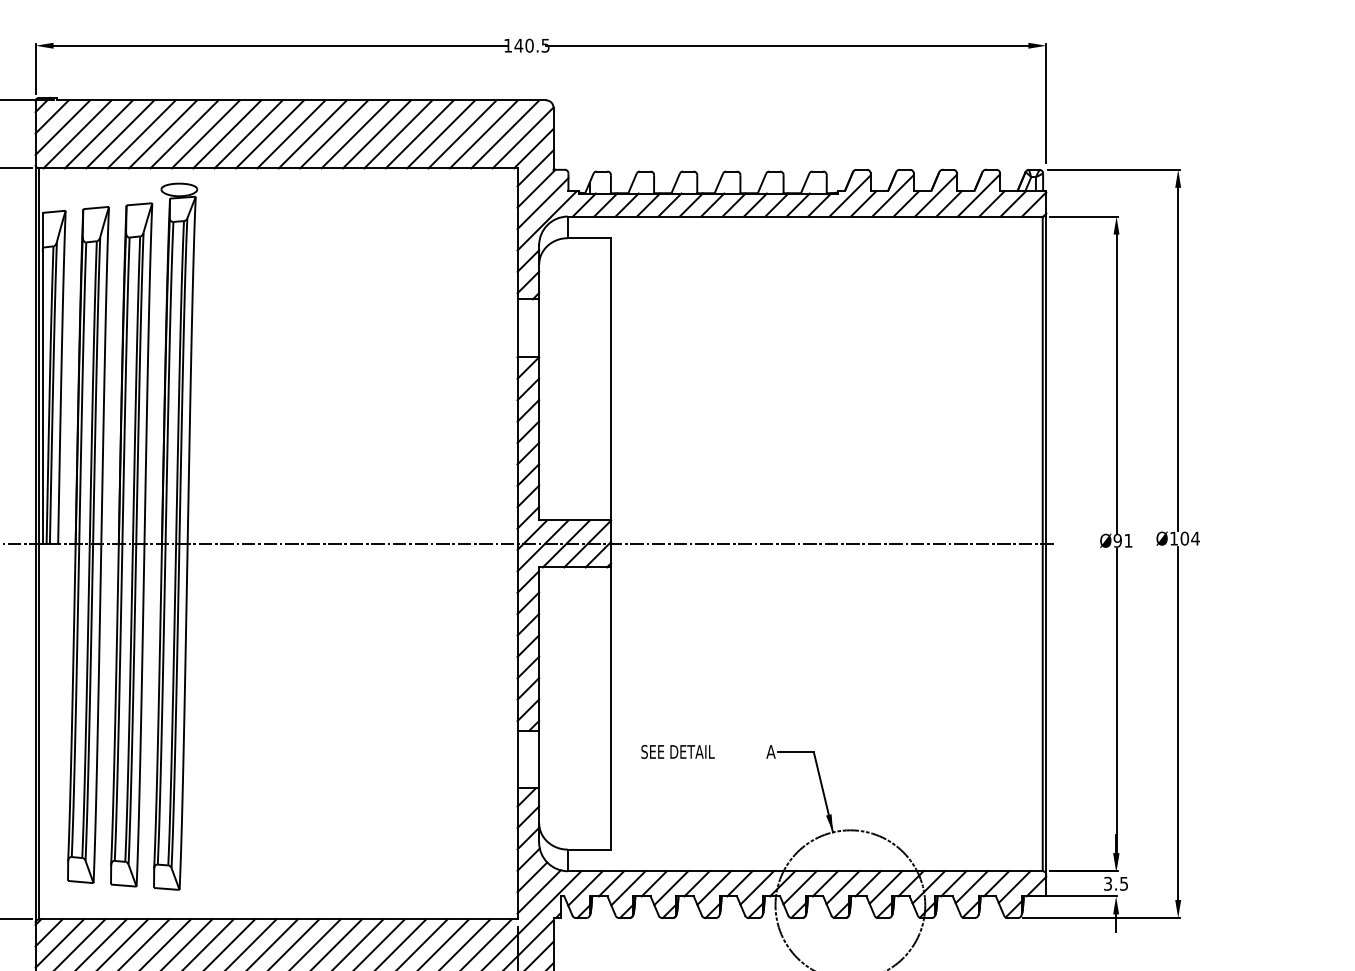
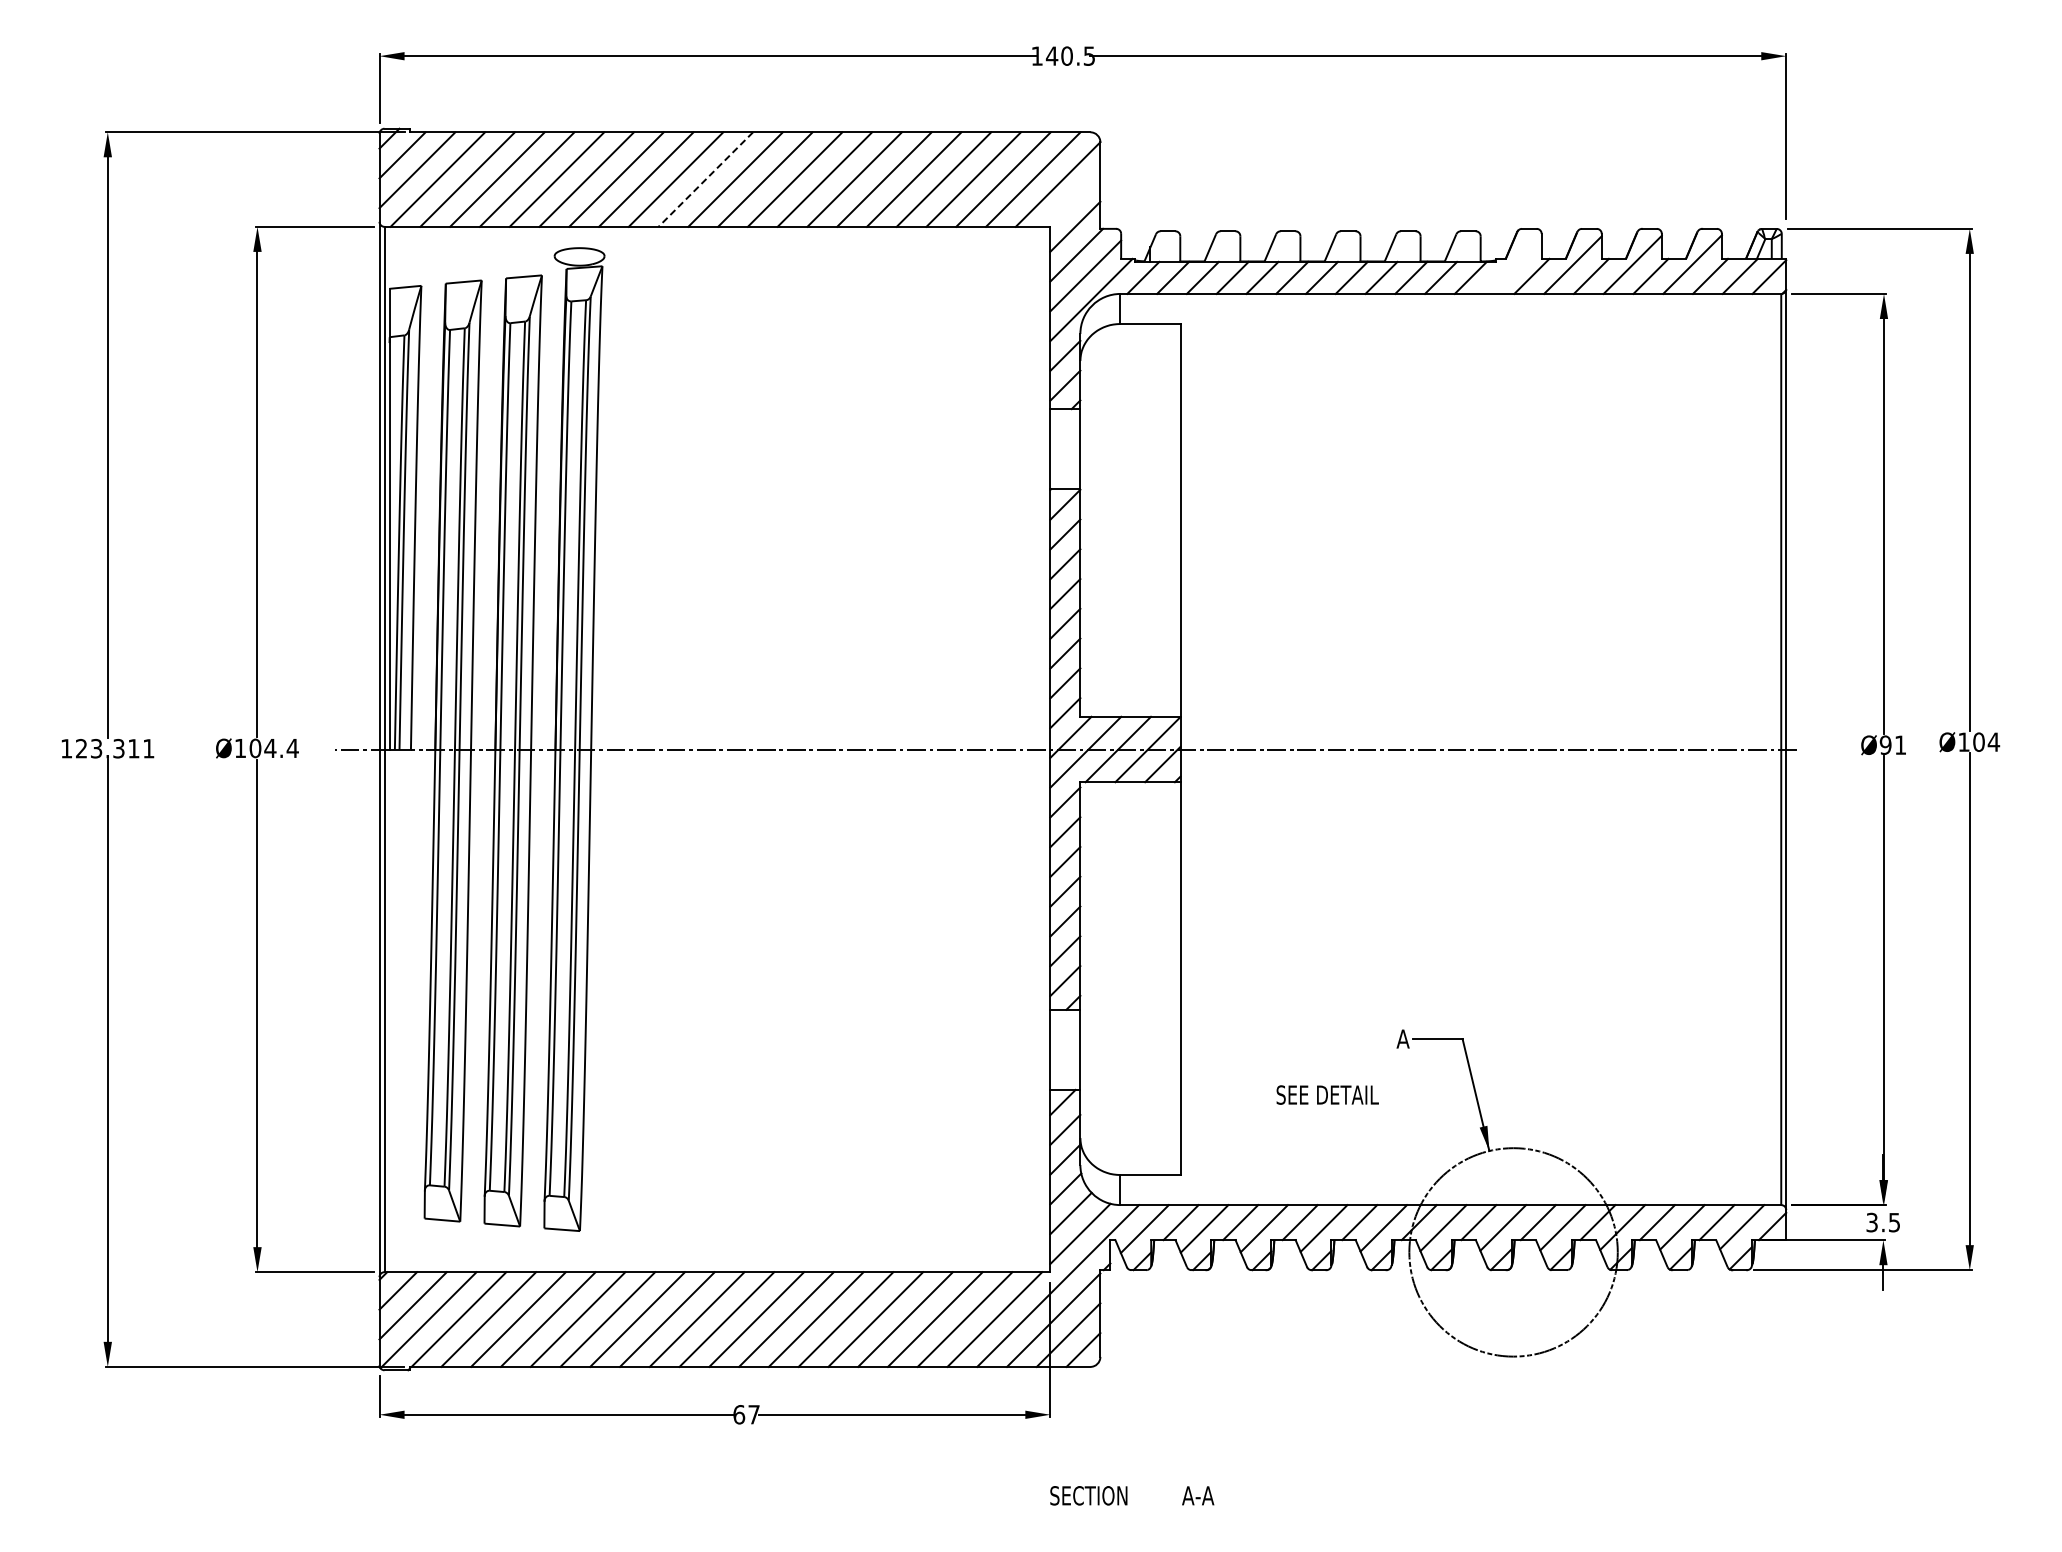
line: (269, 134) -> (705, 179), solid -> dashed
line: (533, 148) -> (1072, 199), removed
line: (849, 195) -> (1512, 264), removed
text: (677, 751) -> (1327, 1094), moved

